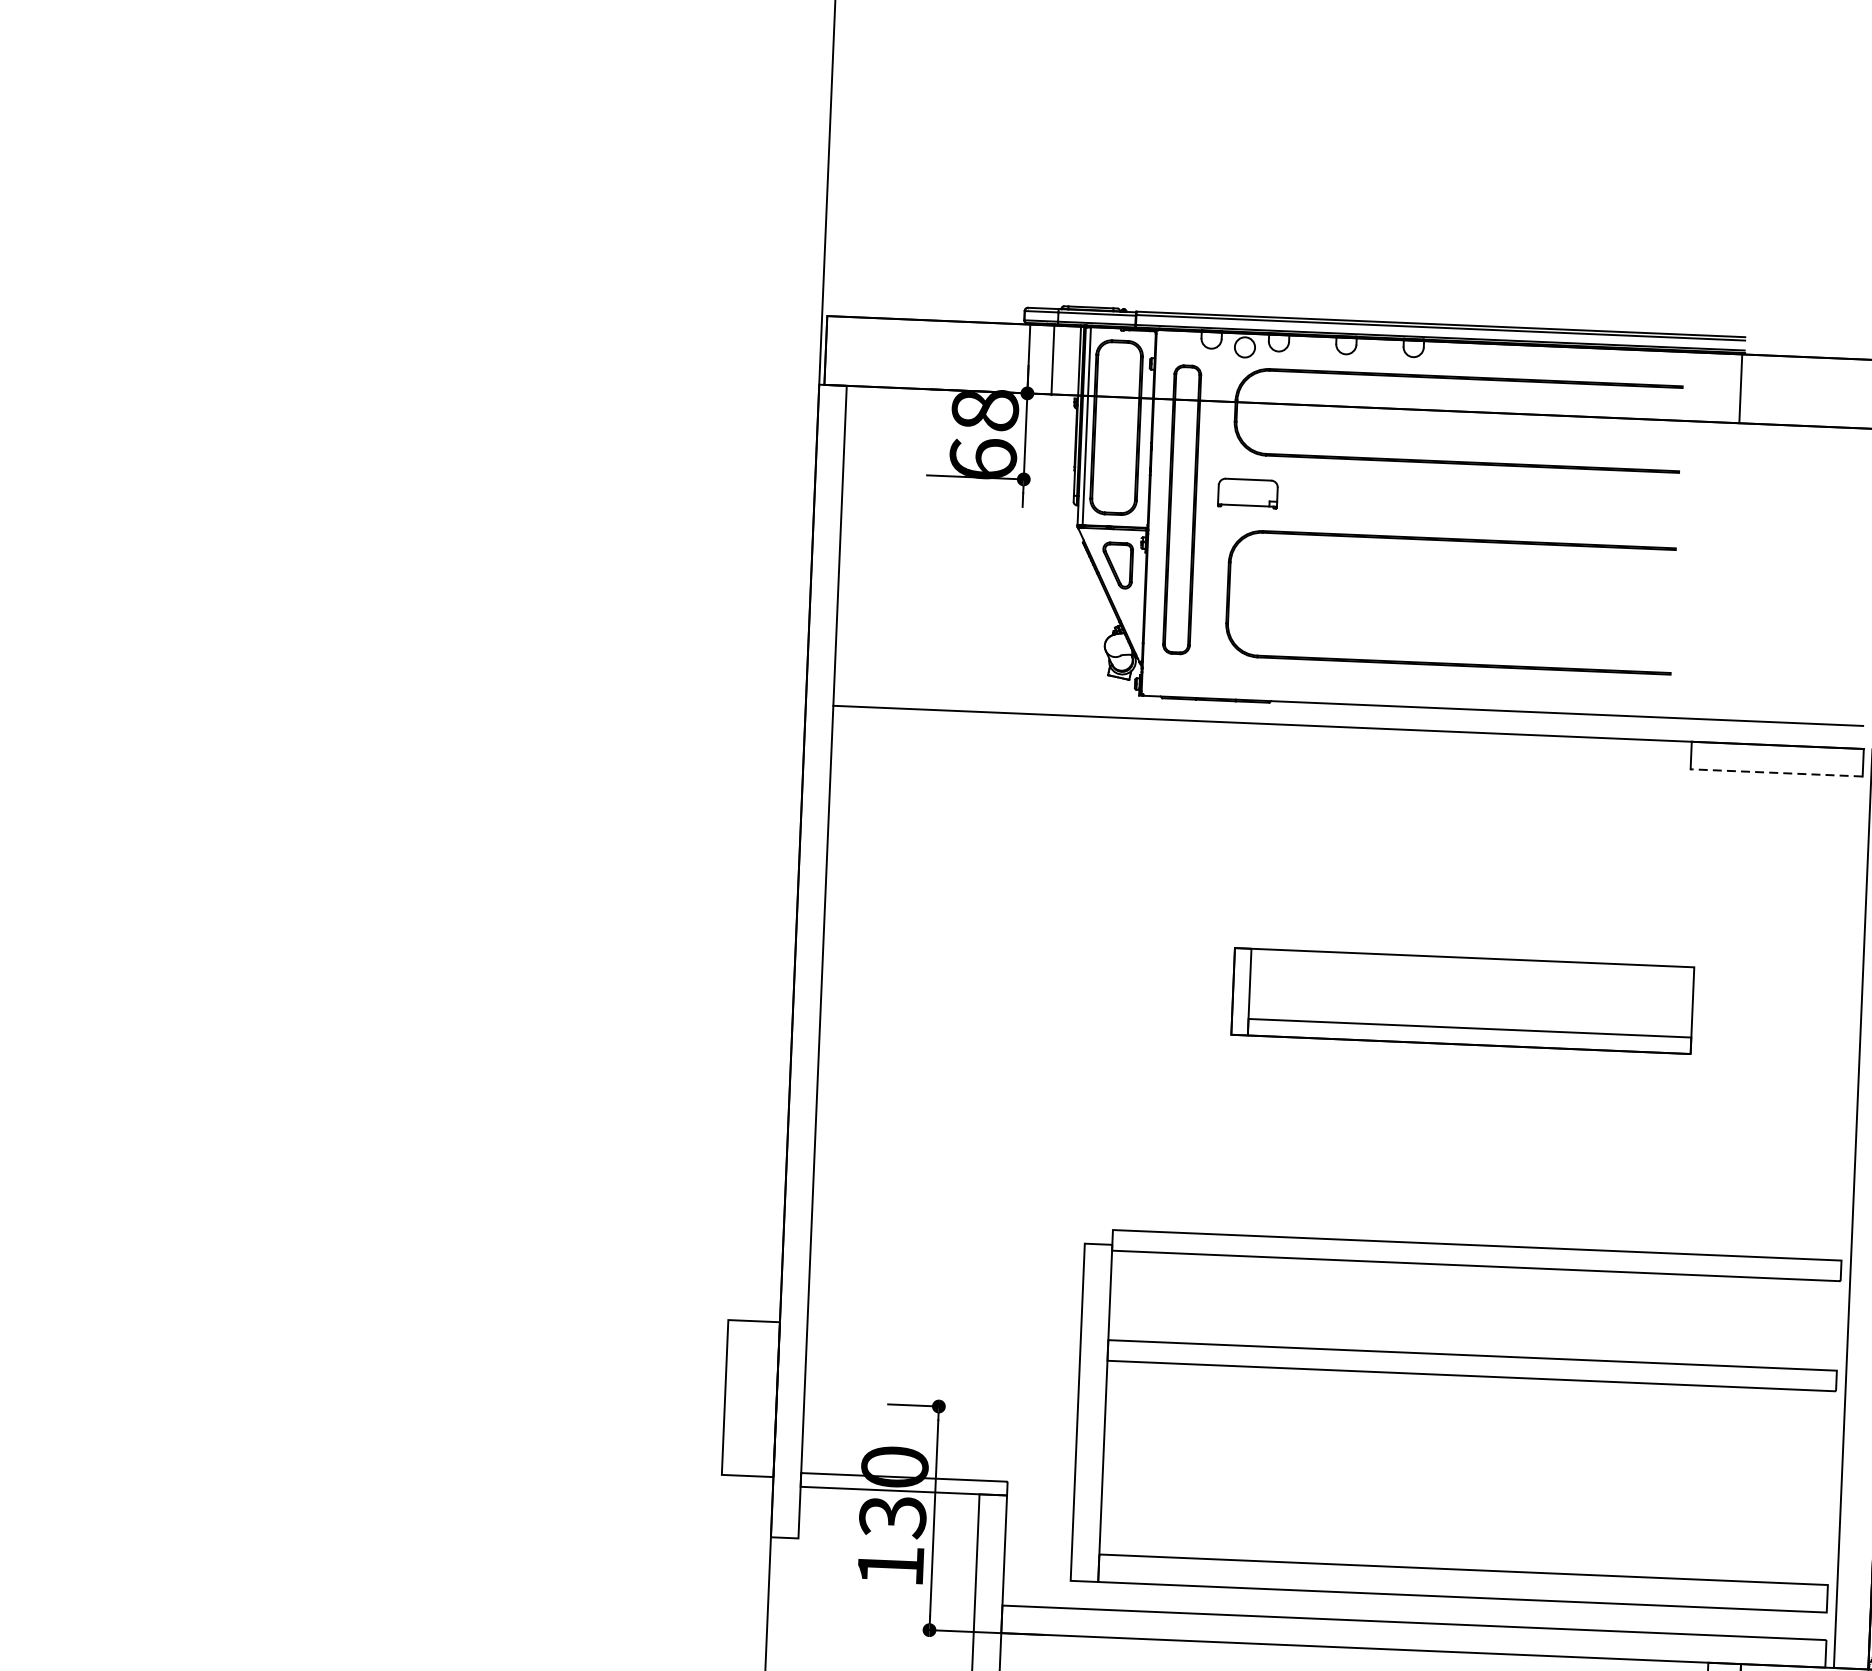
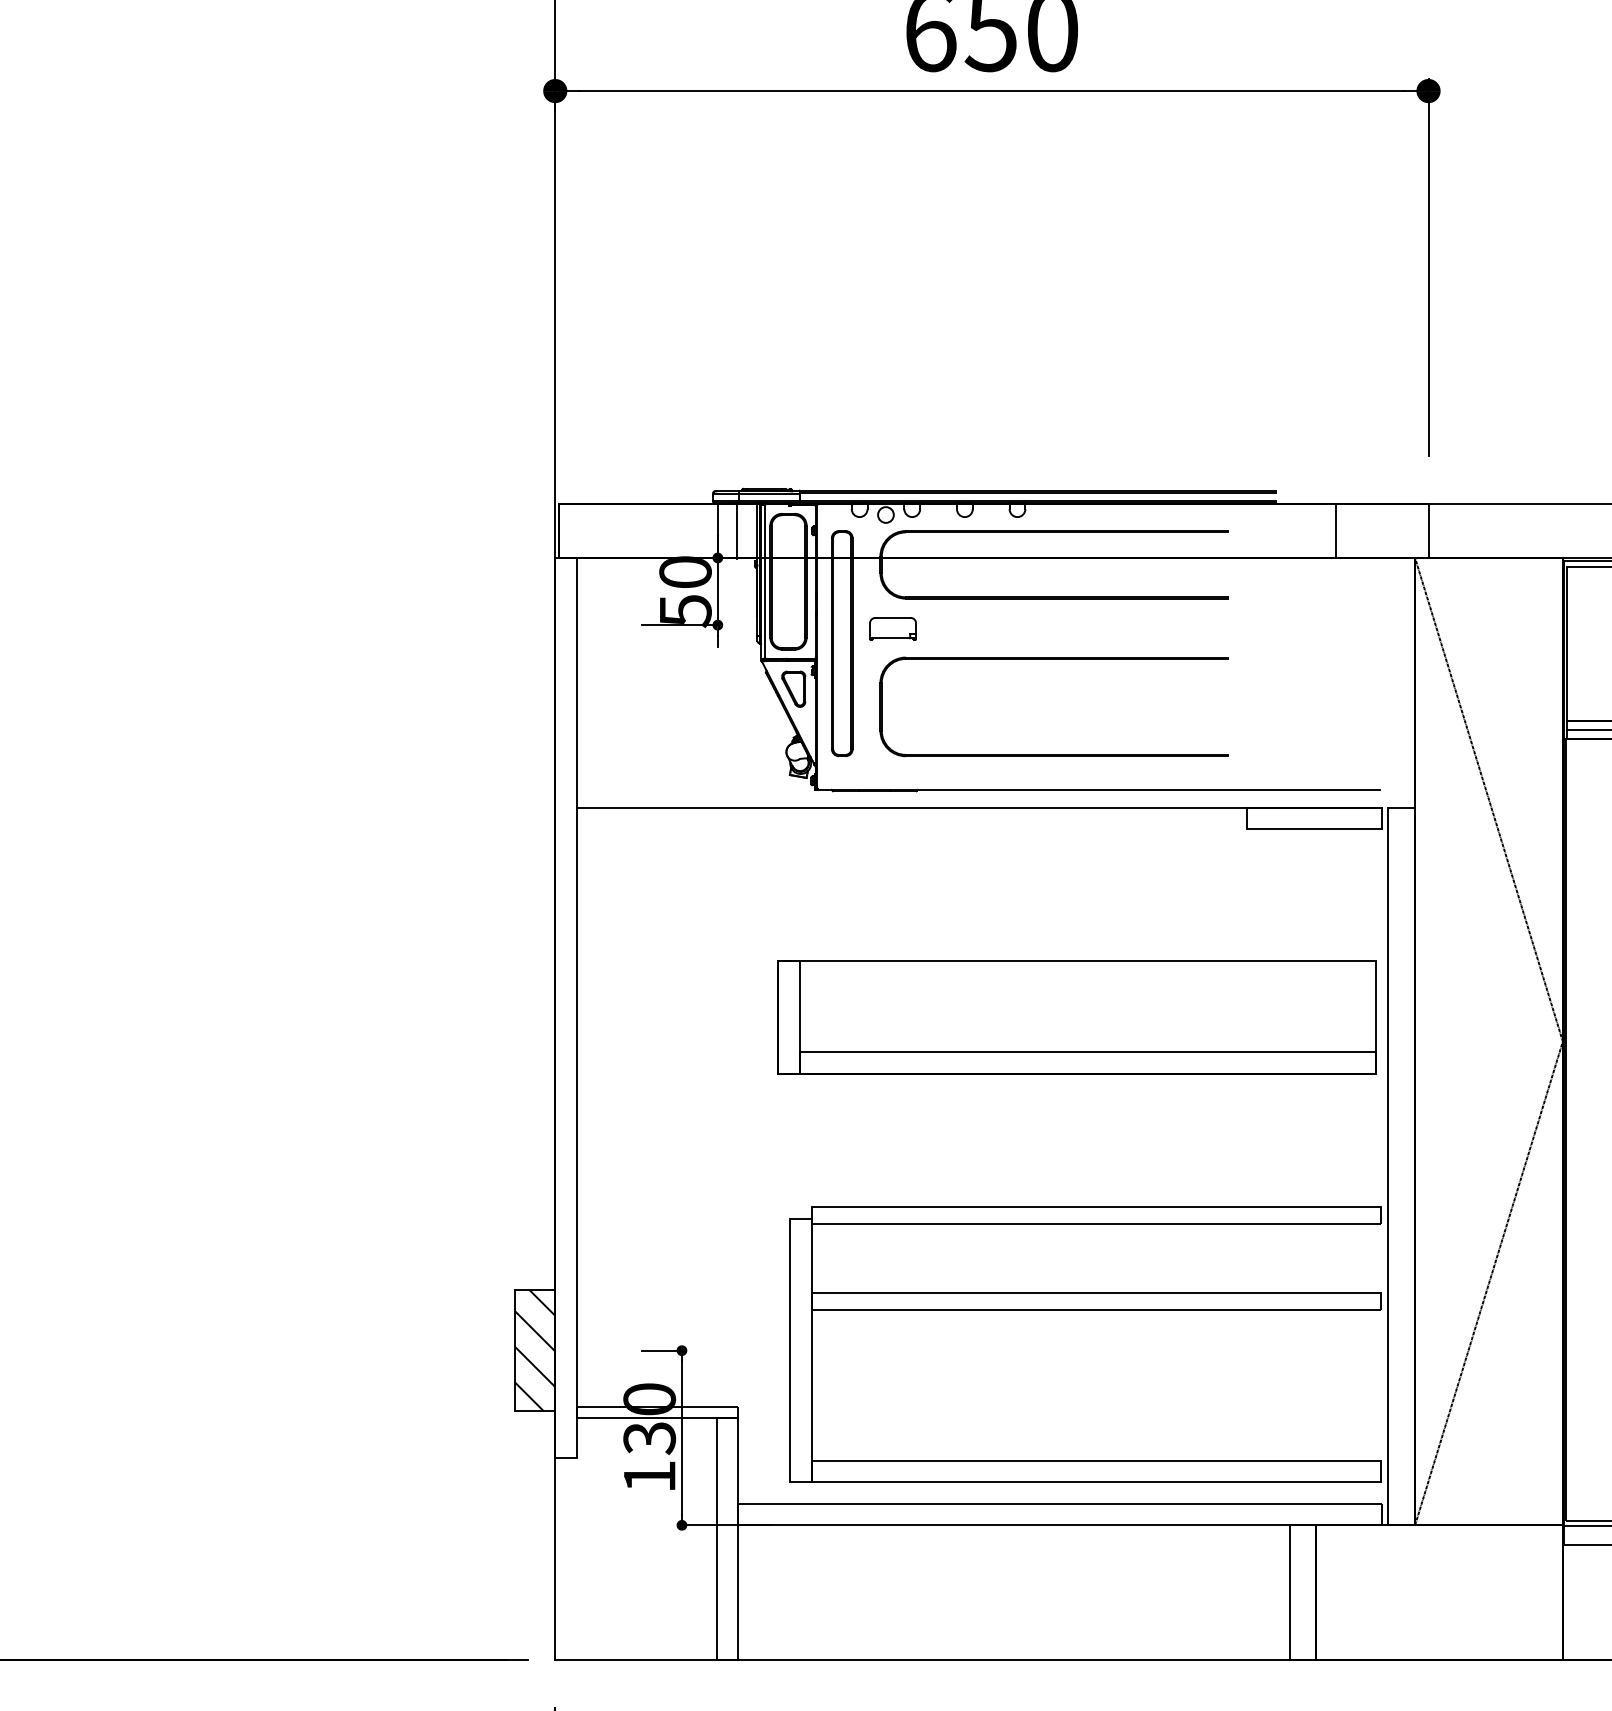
line: (1740, 388) -> (1335, 530), moved
text: (984, 435) -> (685, 592), 68 -> 50
line: (1775, 773) -> (1313, 829), dashed -> solid
part: (1461, 1001) -> (1076, 1017), size x1.67
hatch: (750, 1398) -> (534, 1350), added

